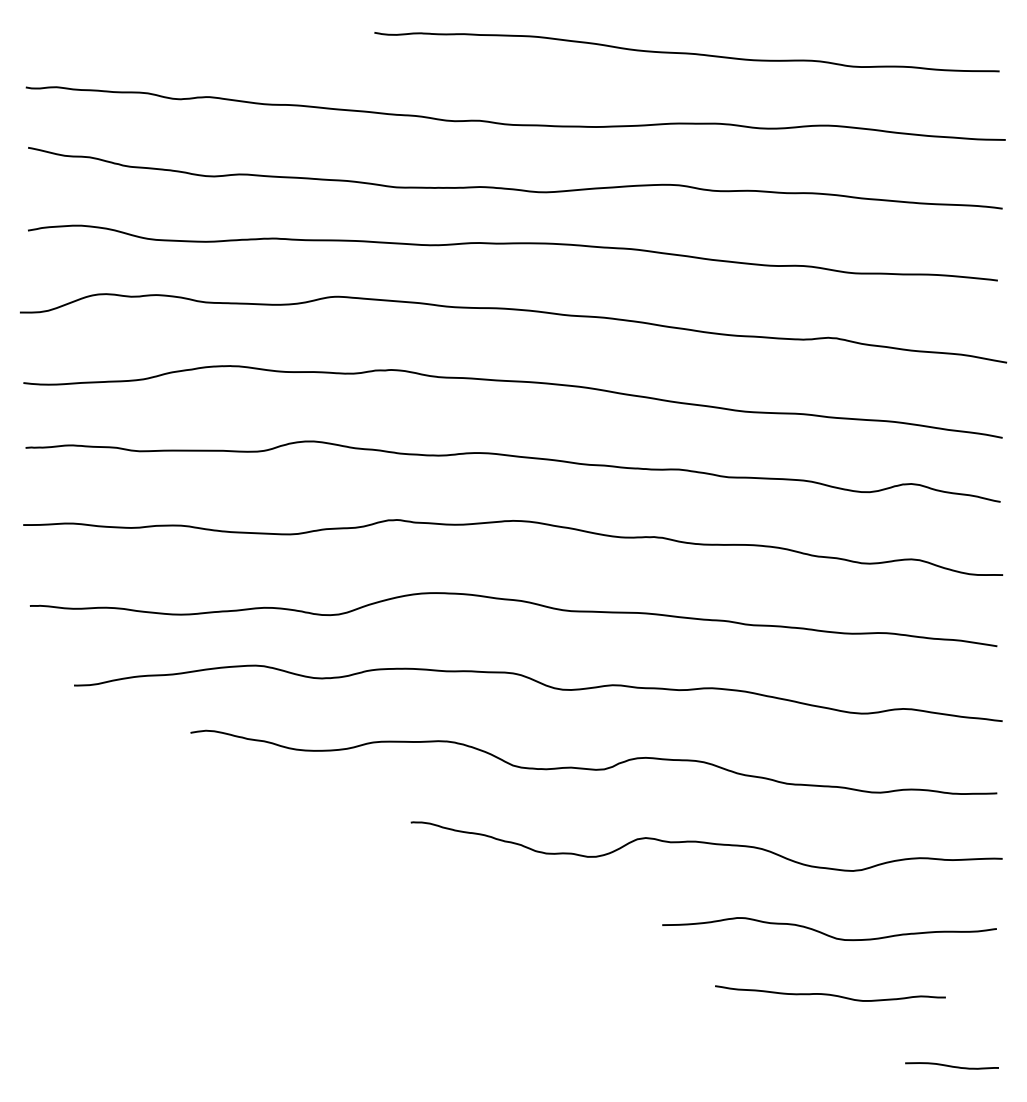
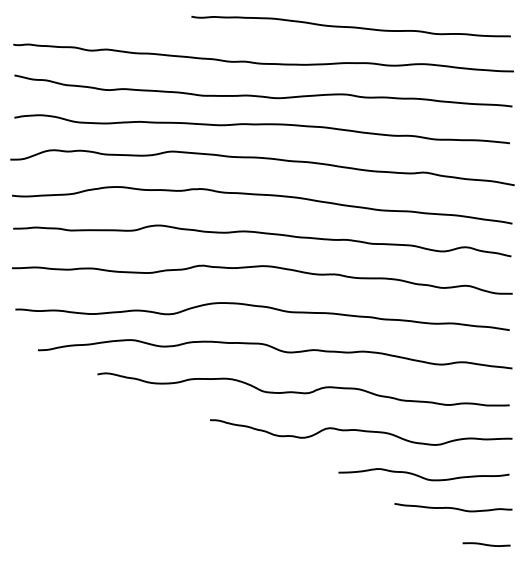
curve: (830, 993) -> (453, 507), moved

